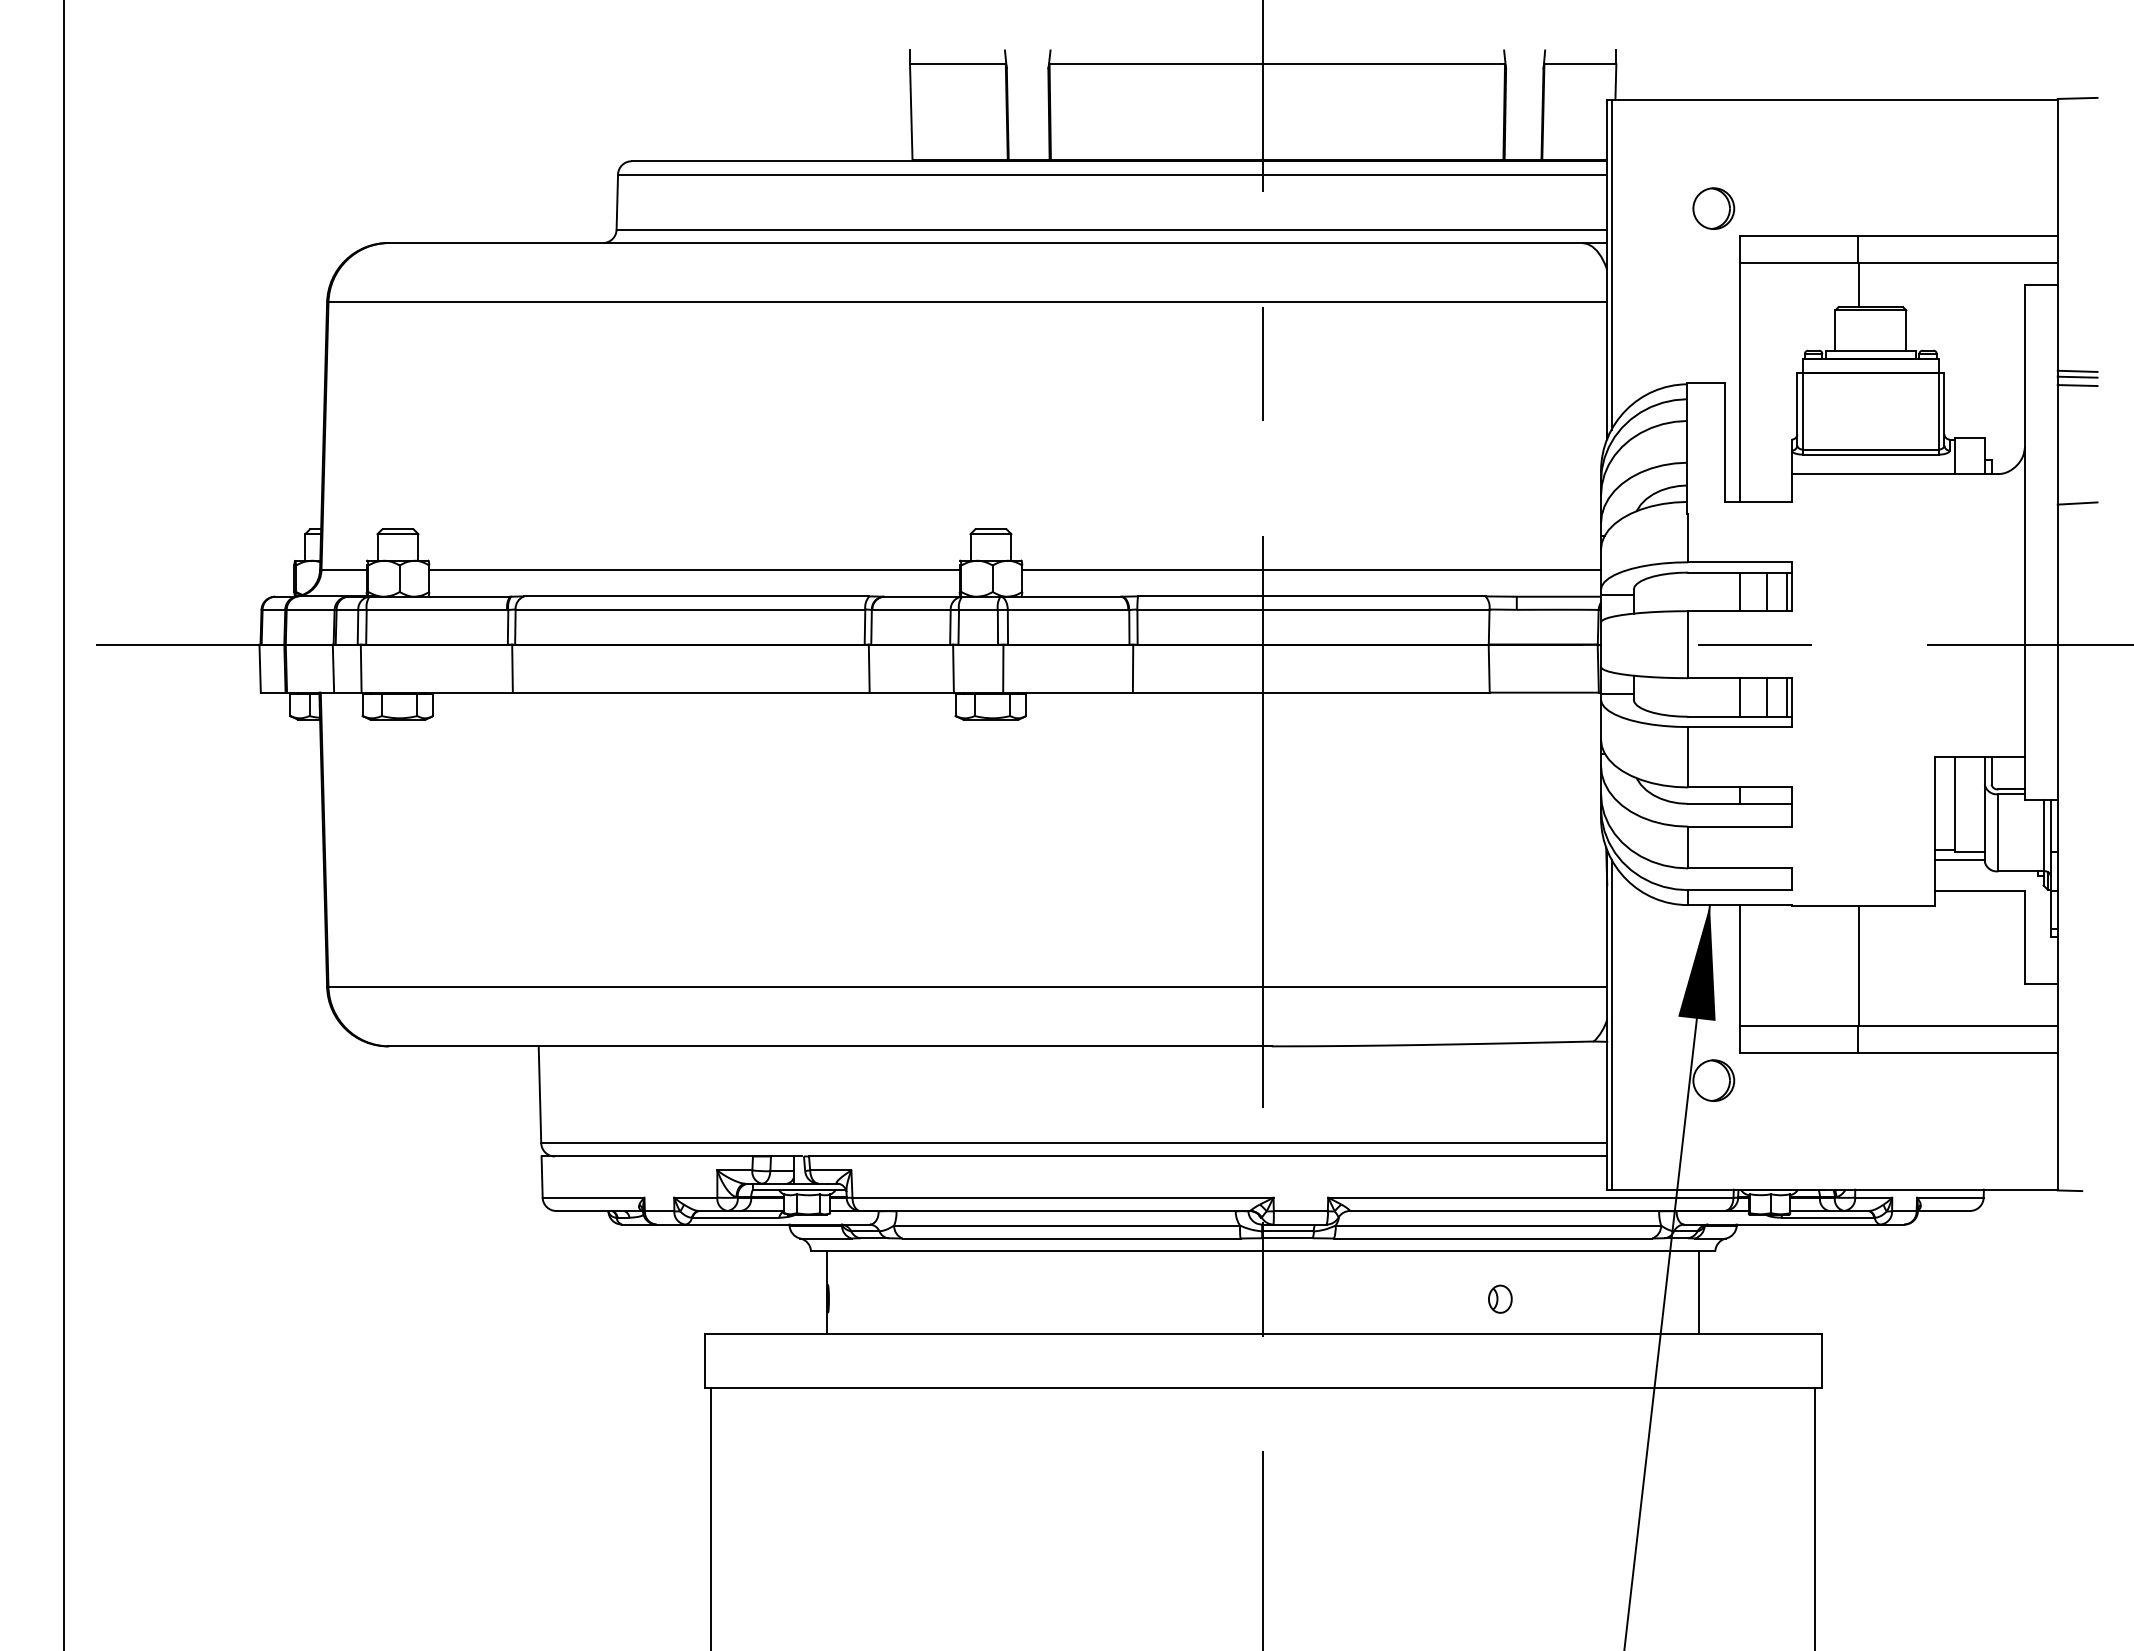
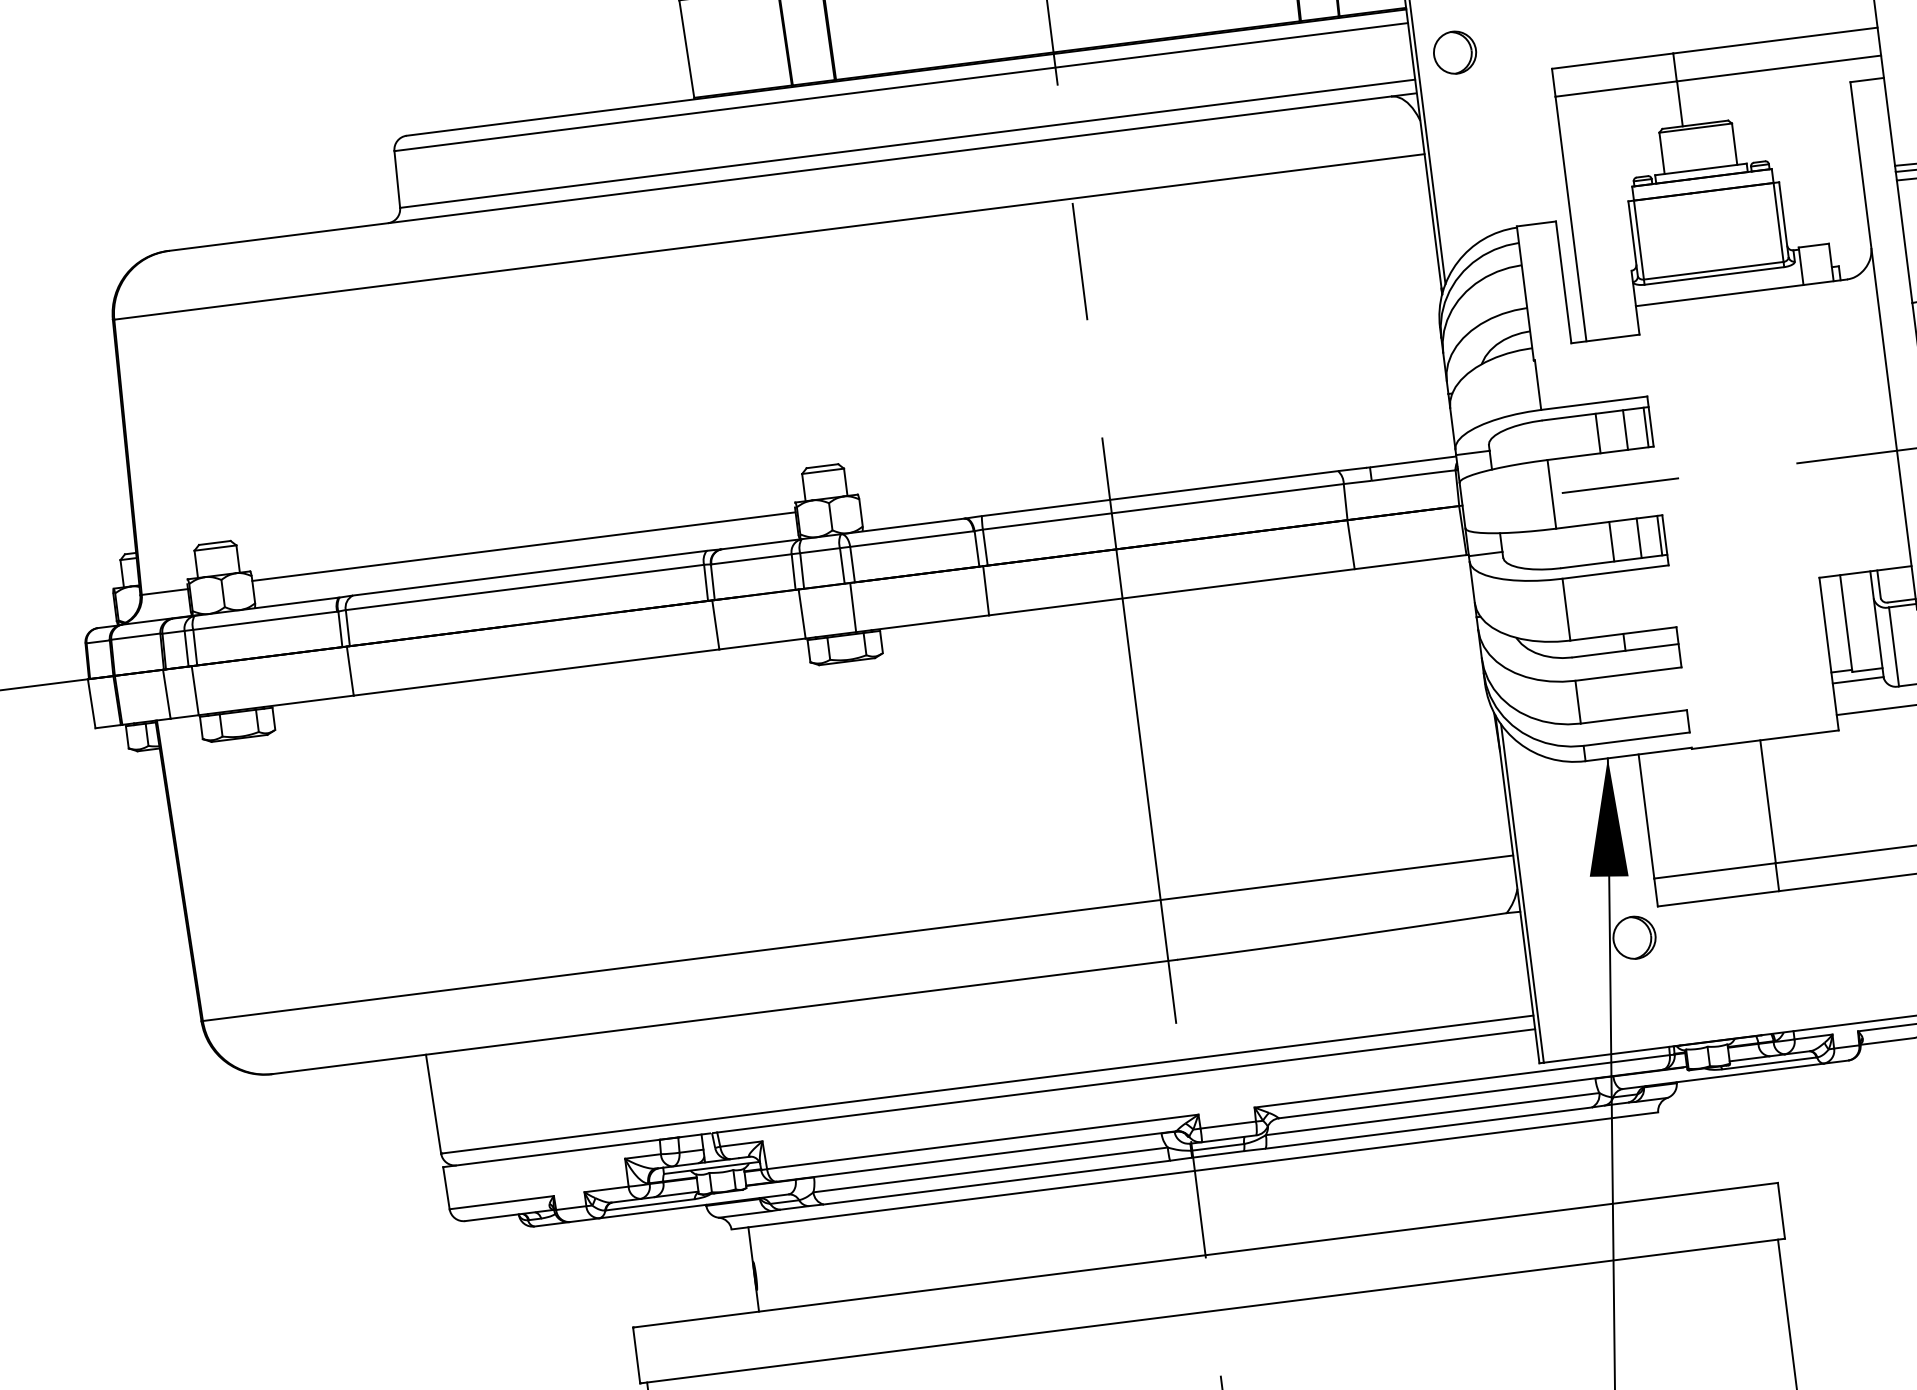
part: (1713, 208) -> (1454, 52), moved
line: (1311, 570) -> (1156, 467), removed
line: (1698, 1292) -> (1646, 1156), removed
part: (1500, 1298) -> (1444, 1188), removed

